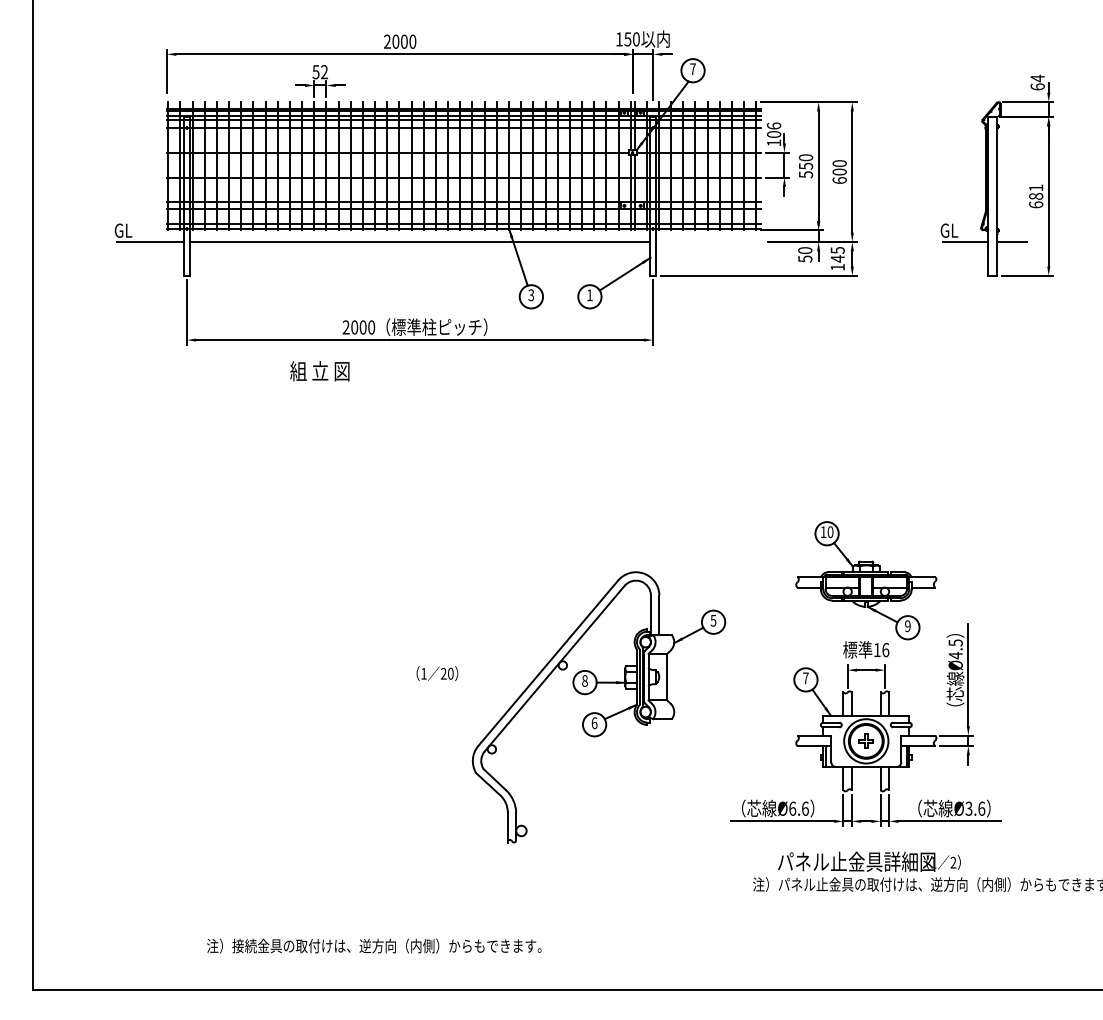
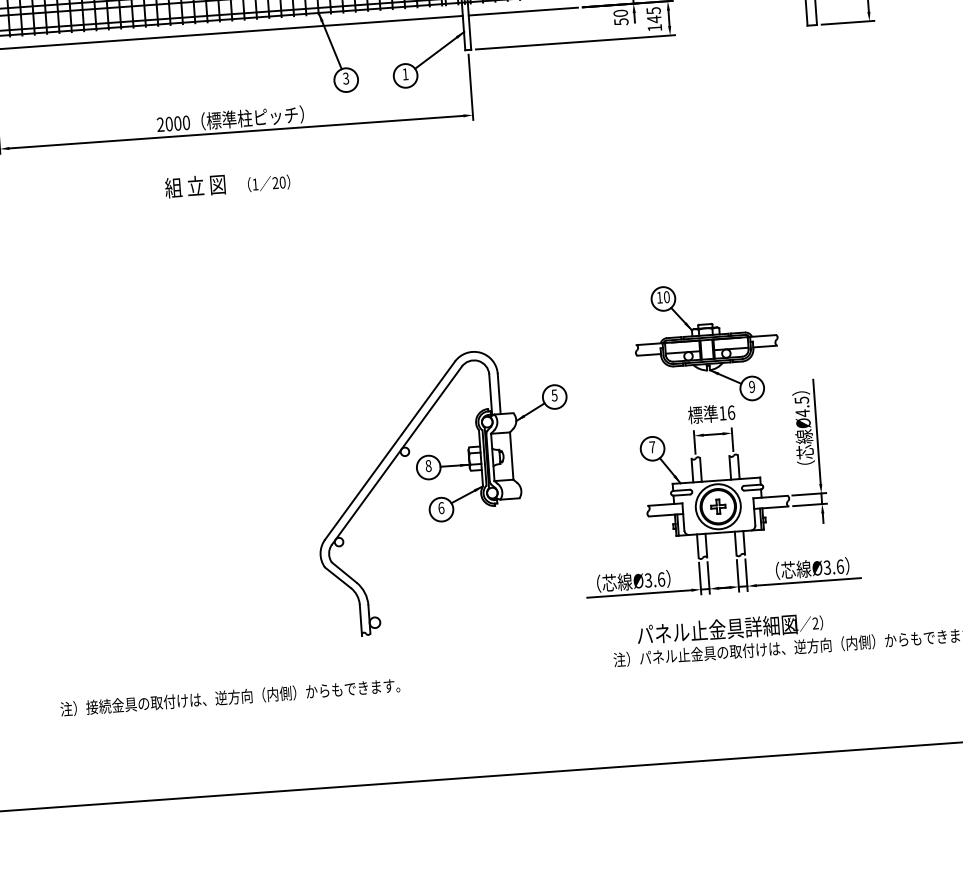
line: (709, 242) -> (522, 12), added
text: (319, 371) -> (194, 186), moved
text: (437, 673) -> (269, 183), moved
text: (792, 808) -> (648, 580), Ø6.6 -> Ø3.6
text: (374, 945) -> (230, 696), moved

